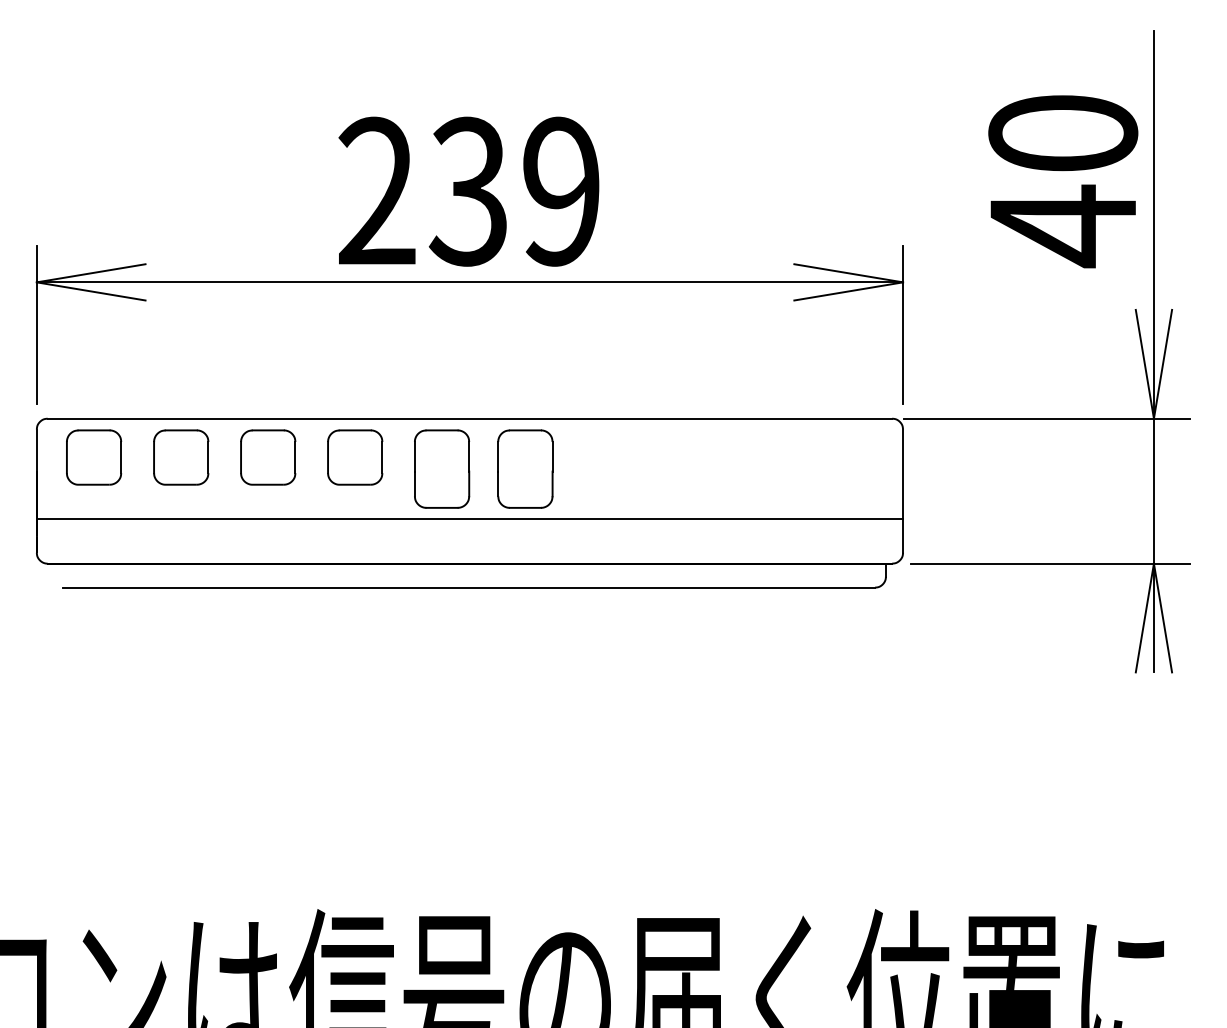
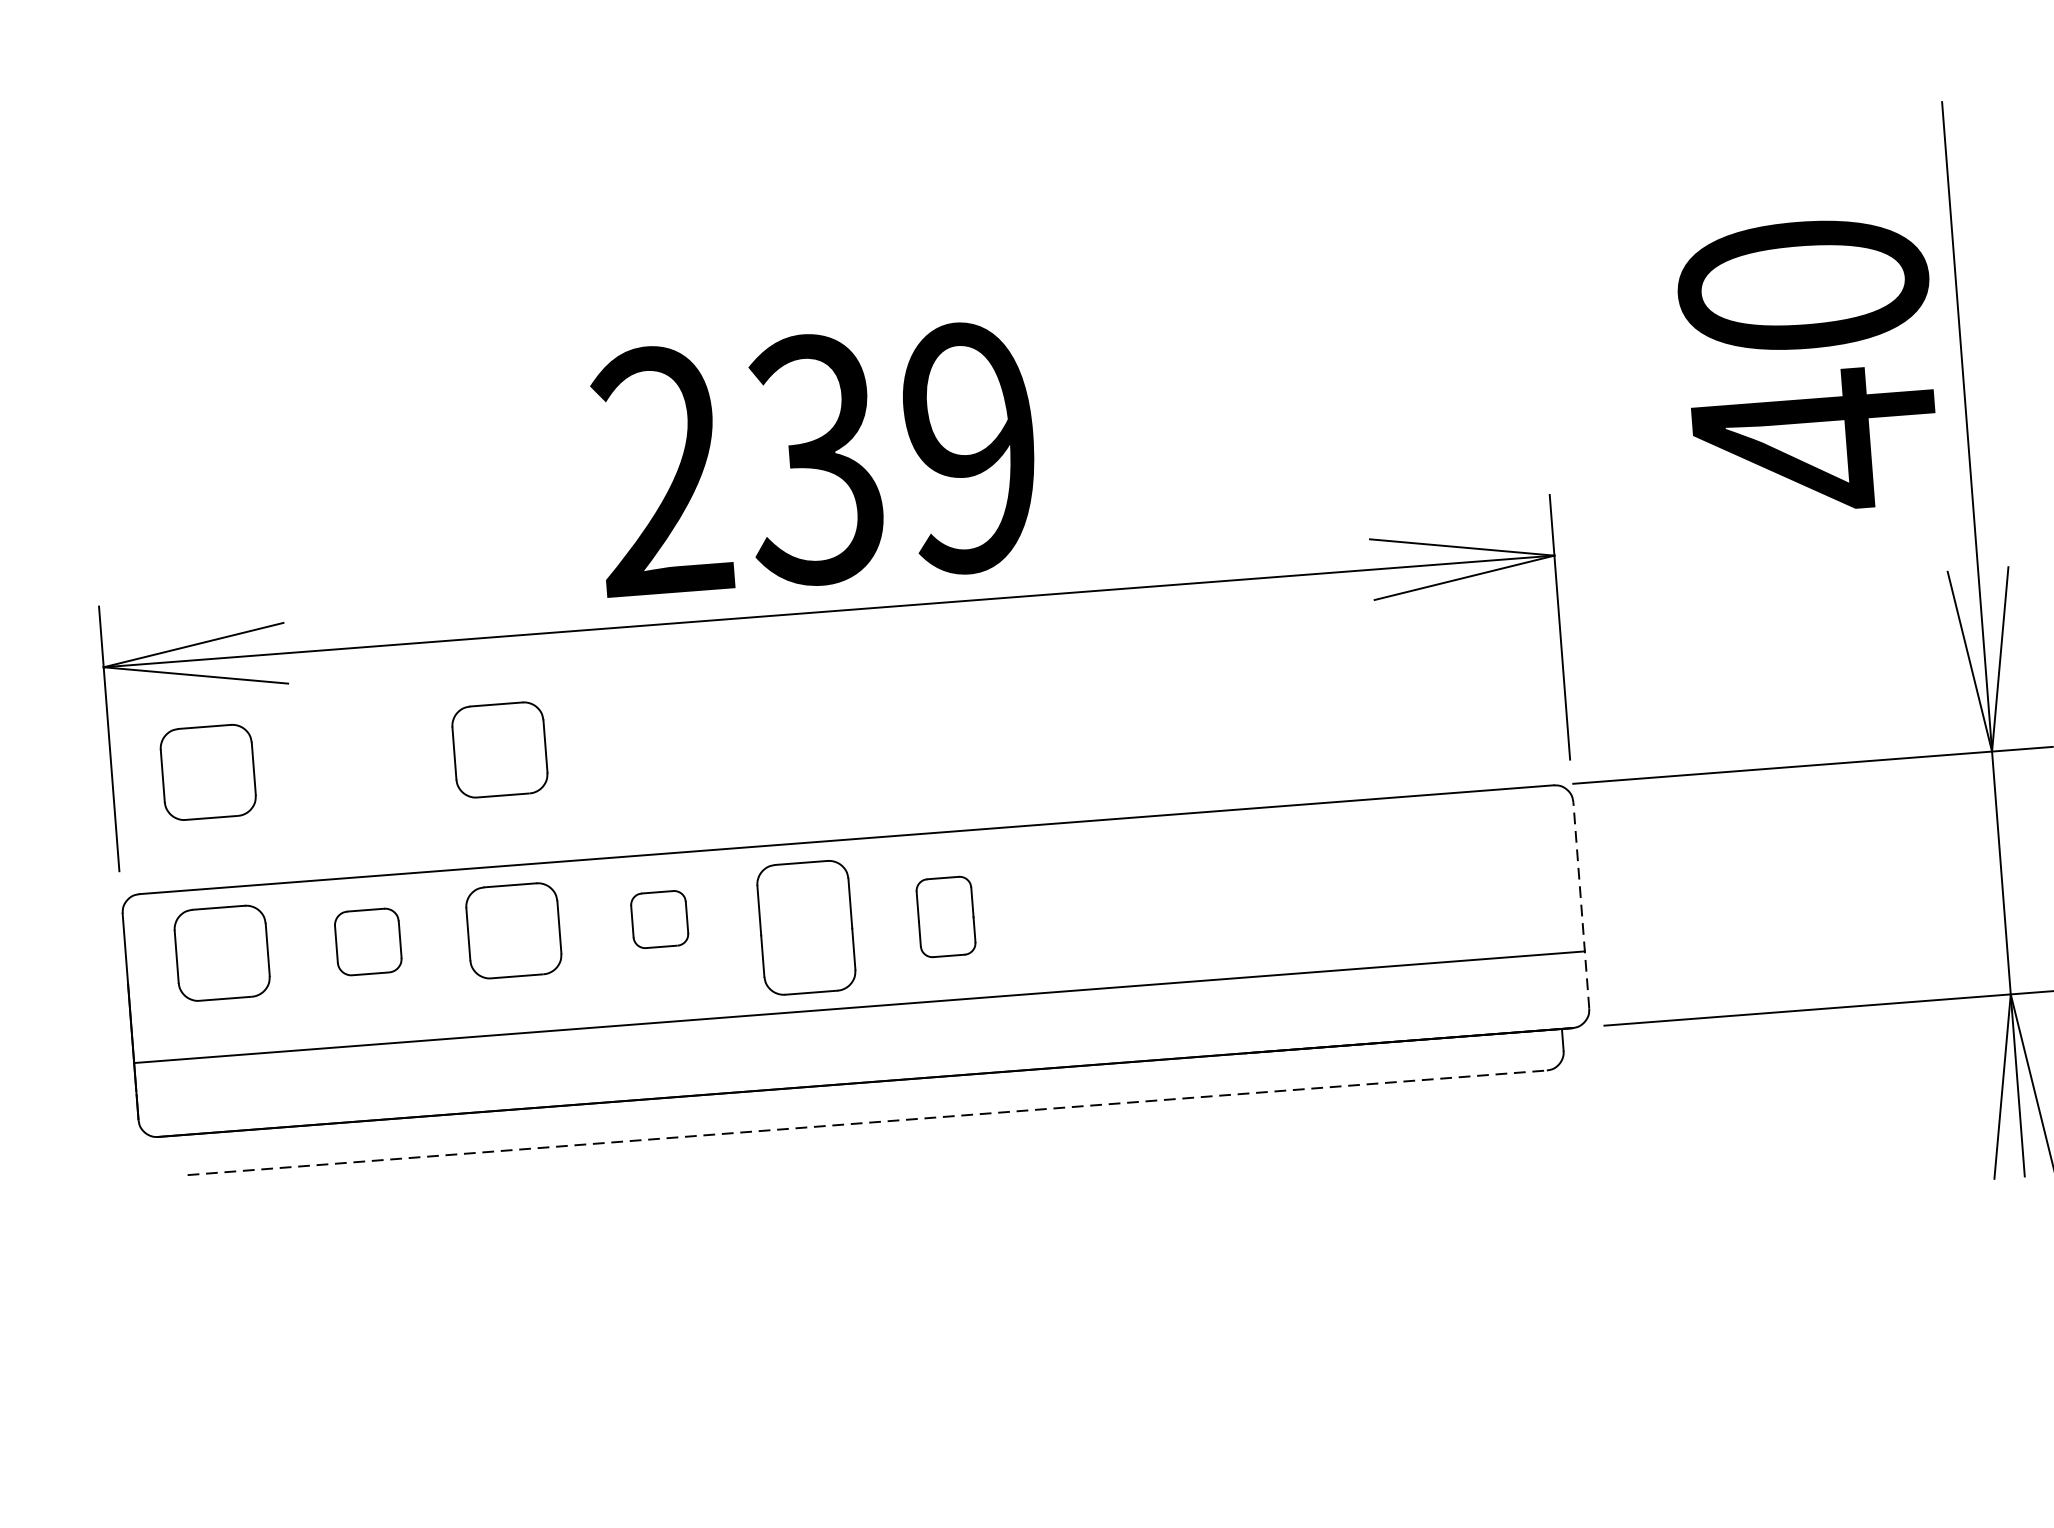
part: (94, 349) -> (208, 772), added
part: (268, 349) -> (500, 749), added
part: (181, 457) -> (368, 941), size x0.7
part: (355, 457) -> (659, 919), size x0.6
part: (525, 468) -> (946, 916), size x0.6
line: (903, 491) -> (1582, 905), solid -> dashed
line: (469, 587) -> (867, 1122), solid -> dashed

